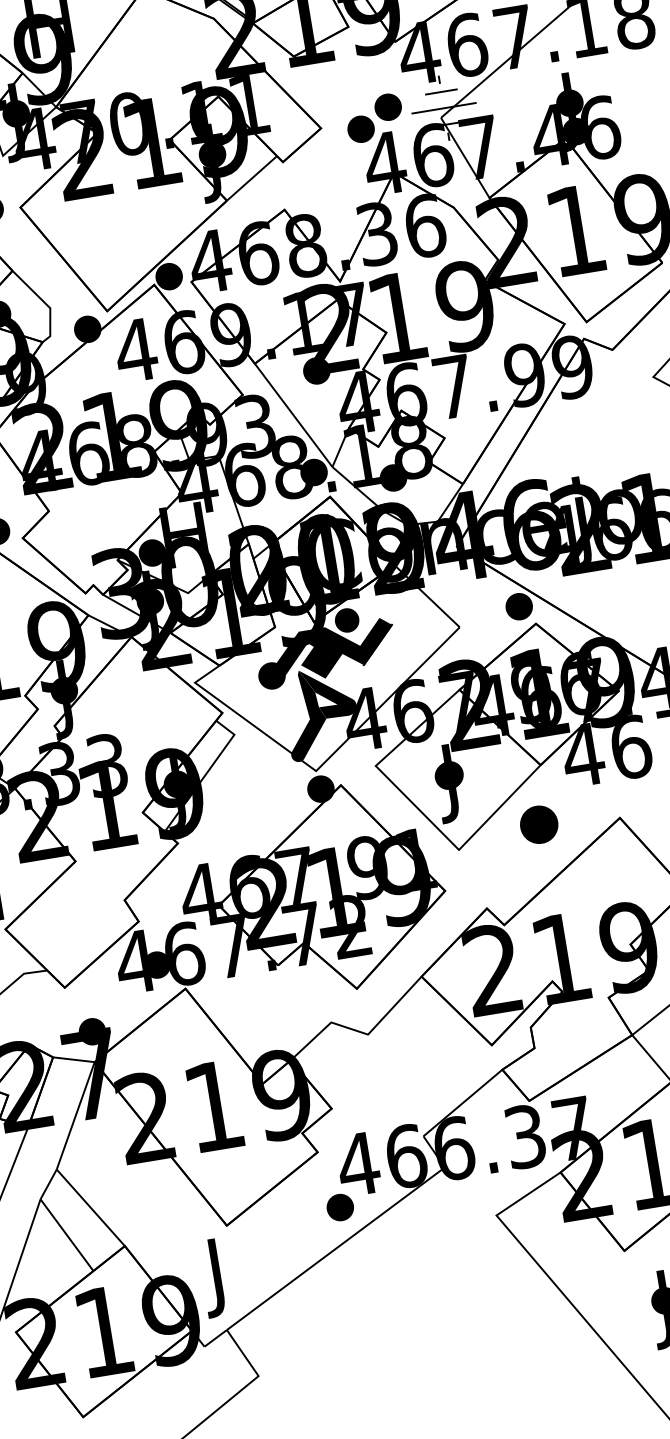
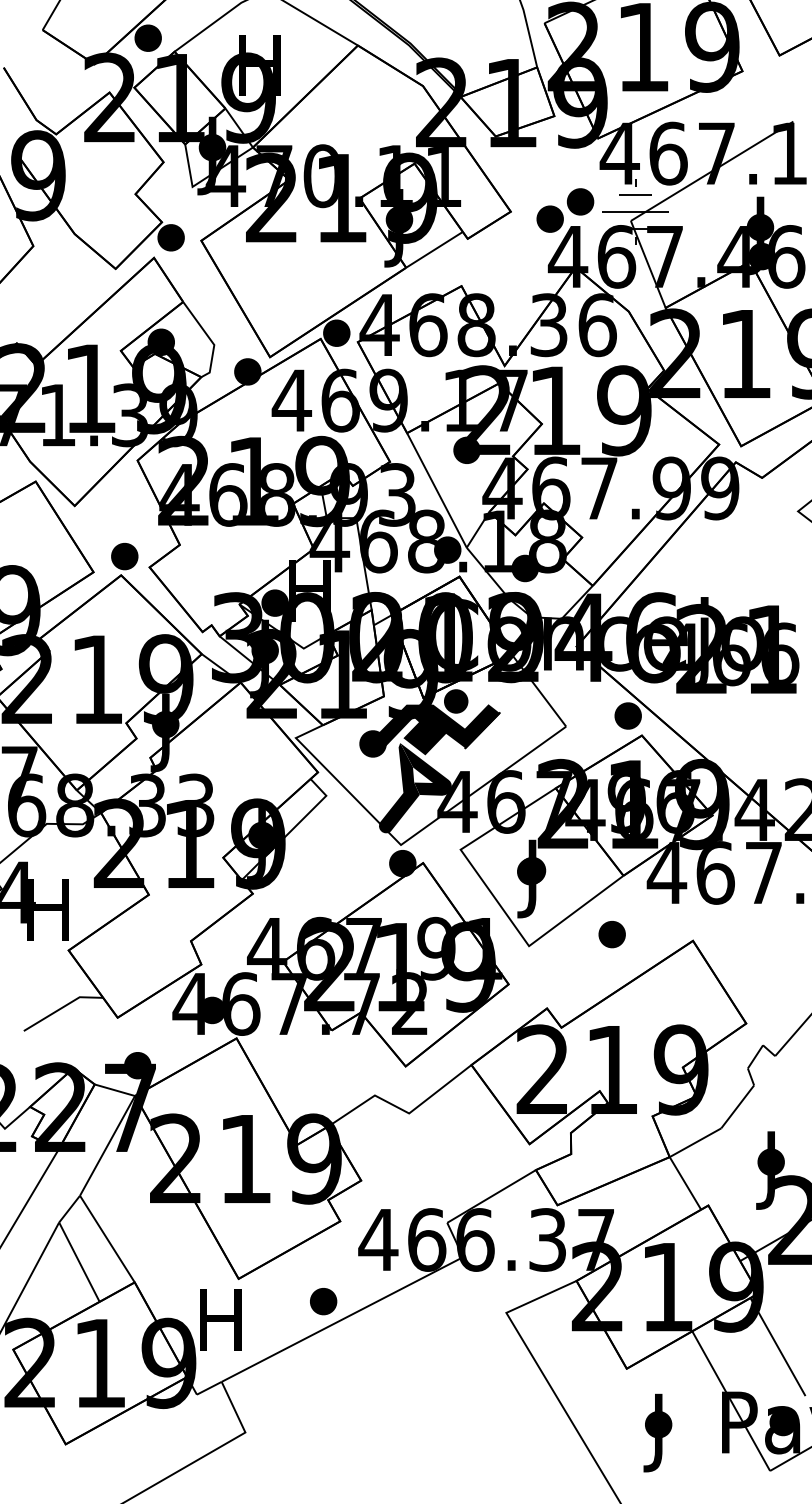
part: (538, 824) -> (611, 934), size x0.71
part: (340, 1207) -> (323, 1301), moved
text: (217, 1277) -> (220, 1328), J -> H

